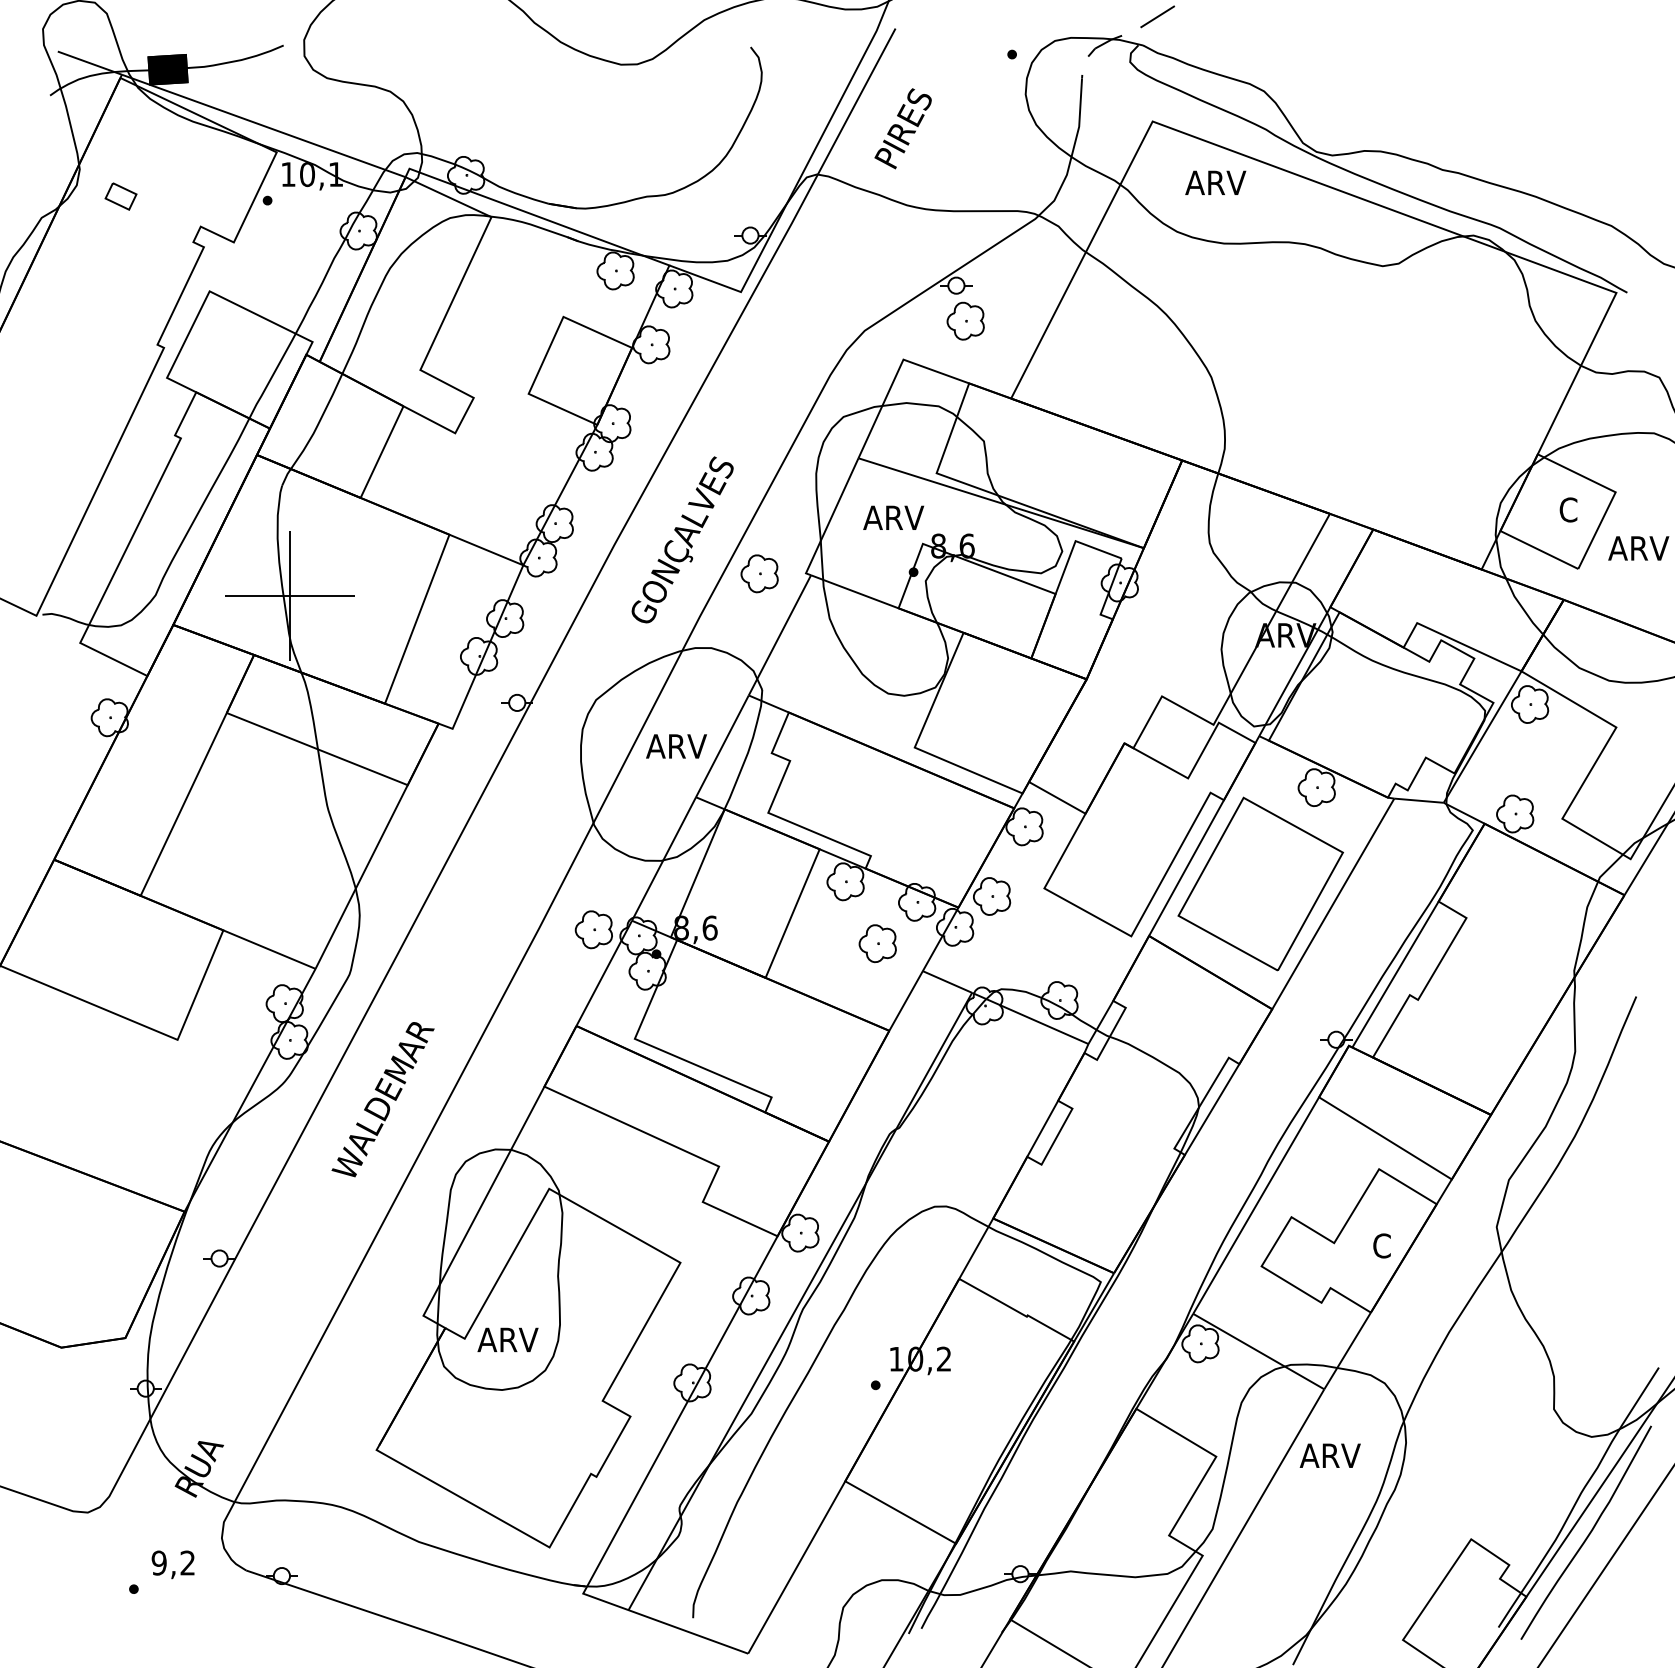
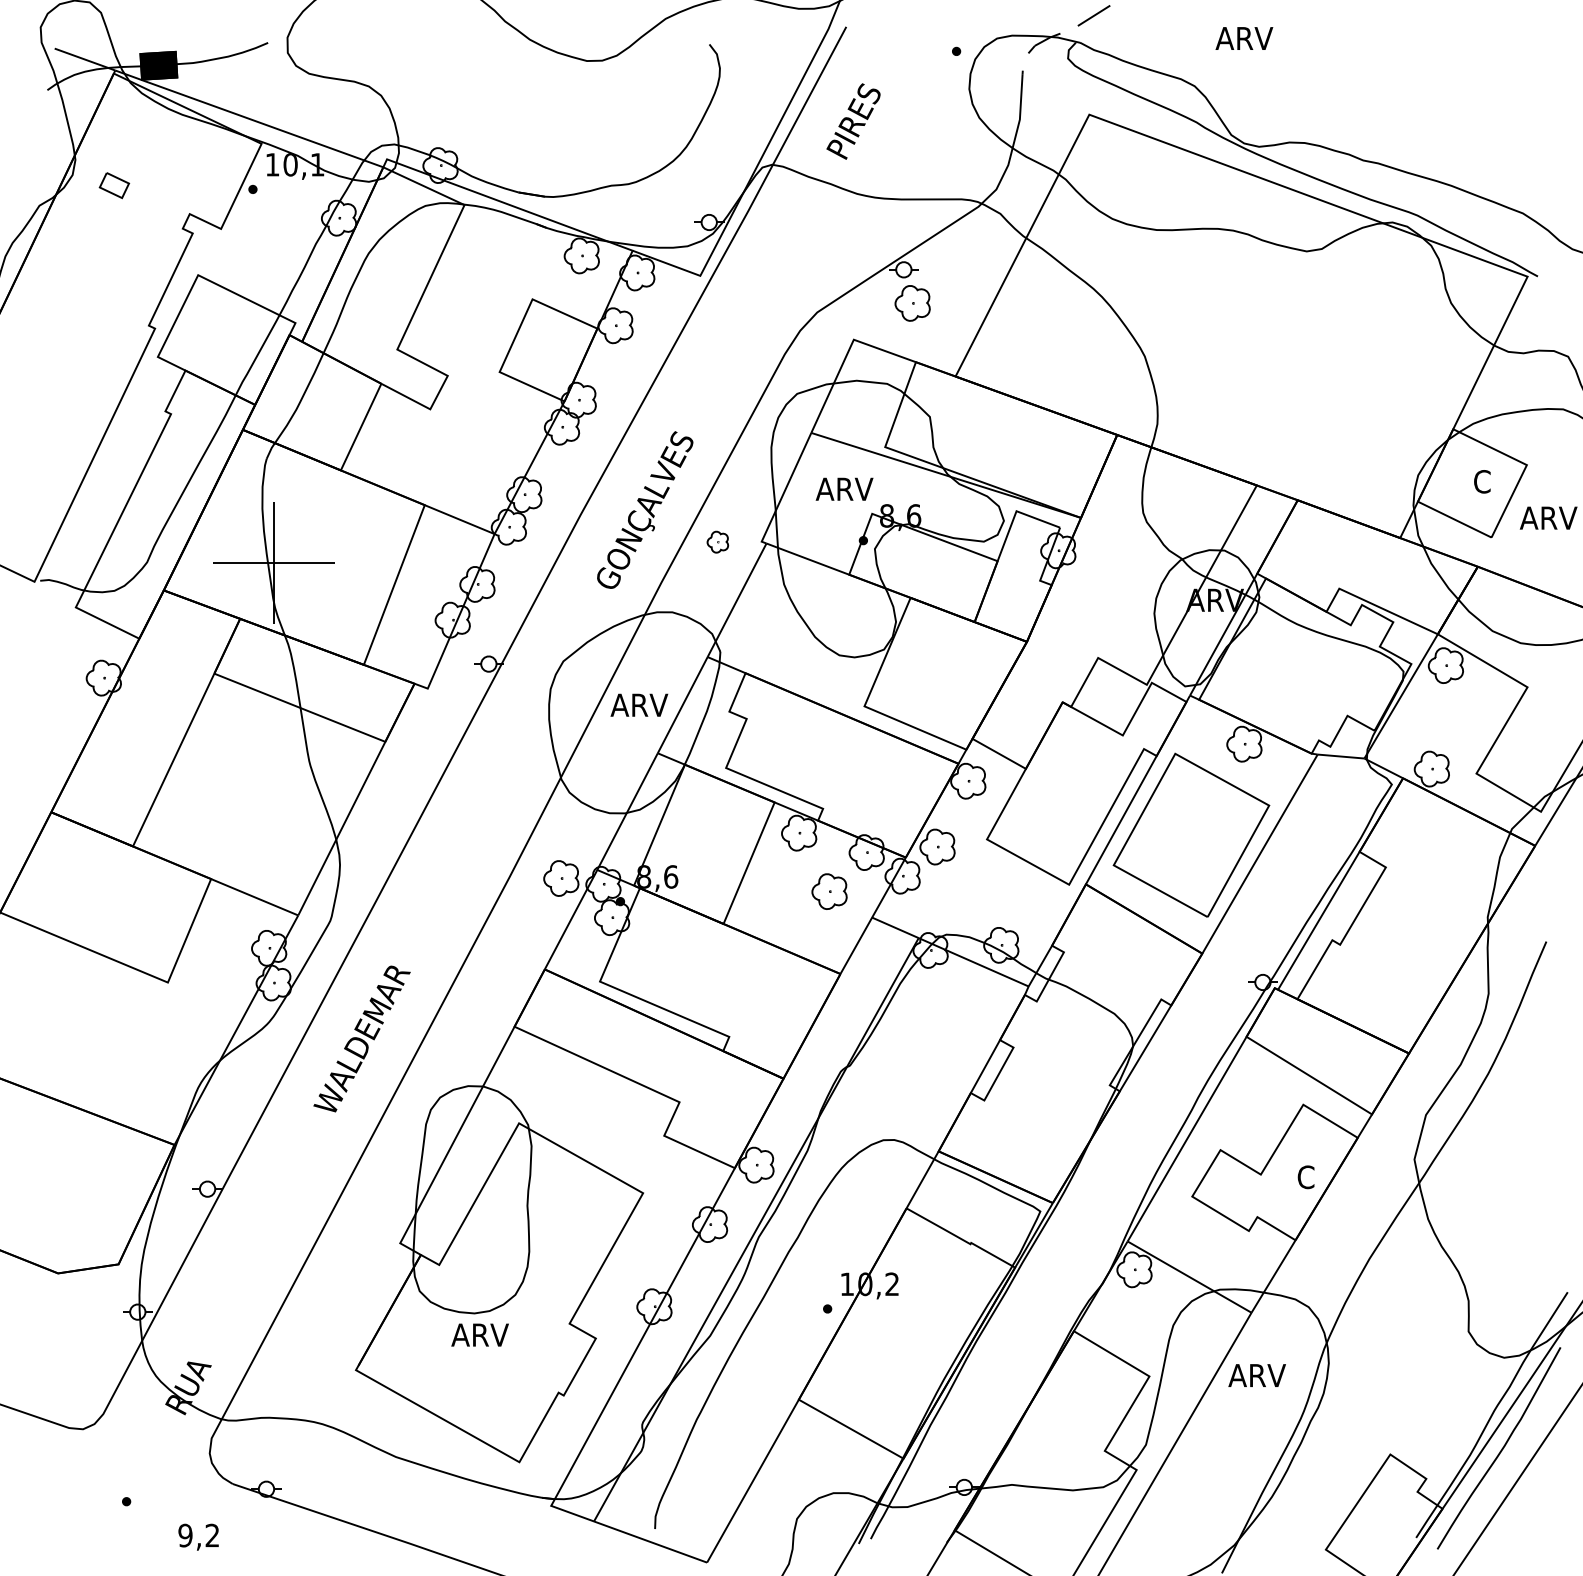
text: (1215, 182) -> (1244, 38), moved
part: (759, 573) -> (717, 541), size x0.6
text: (507, 1339) -> (479, 1334), moved
text: (172, 1564) -> (198, 1536), moved

